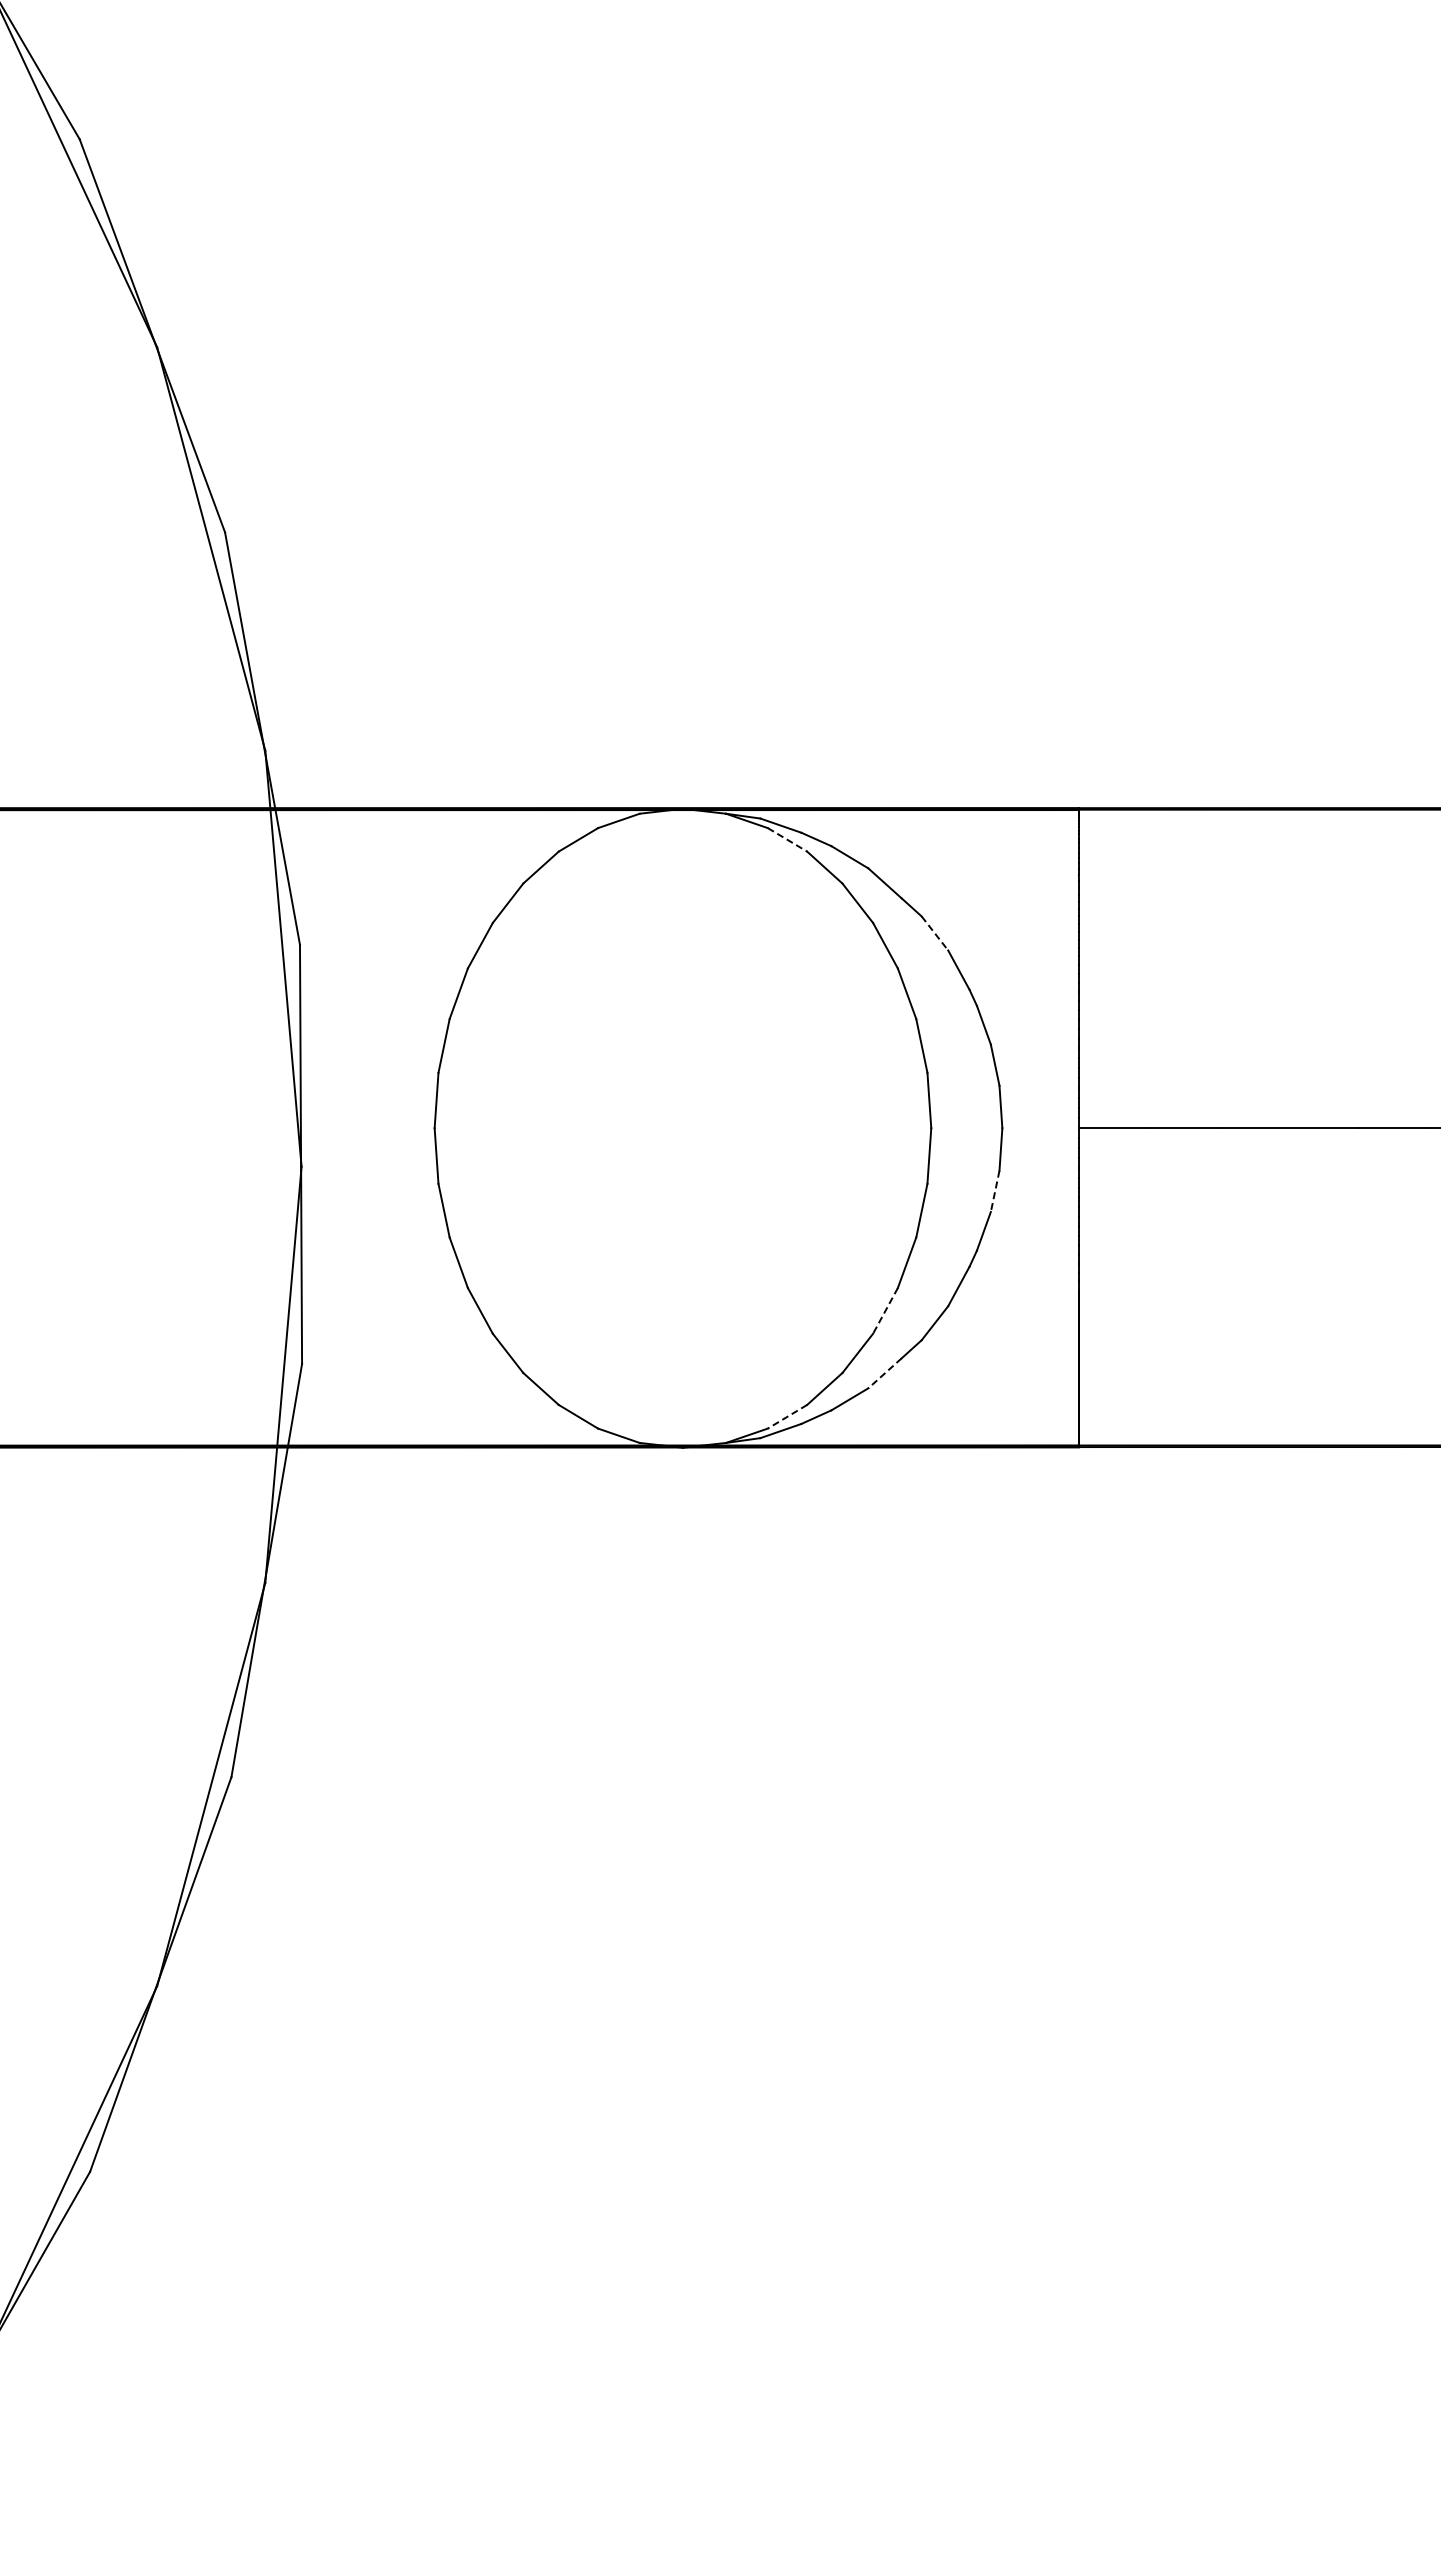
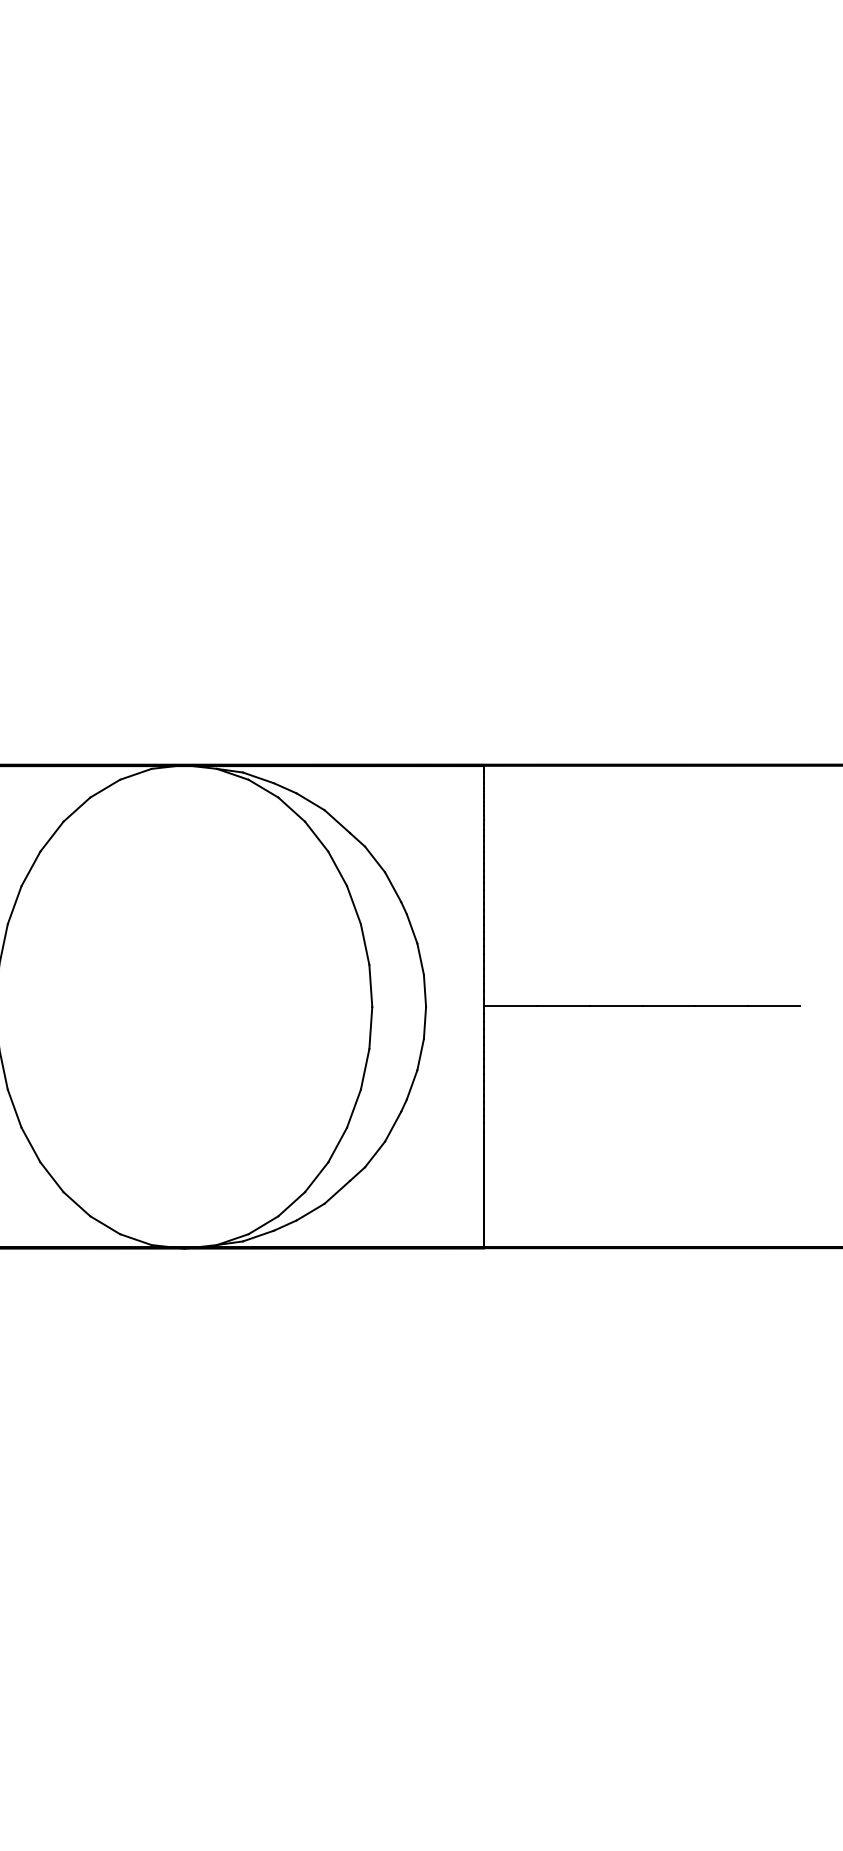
line: (787, 839) -> (263, 788), dashed -> solid
line: (934, 933) -> (374, 859), dashed -> solid
line: (995, 1191) -> (420, 1054), dashed -> solid
line: (885, 1310) -> (337, 1144), dashed -> solid
line: (884, 1373) -> (336, 1192), dashed -> solid
line: (787, 1416) -> (263, 1225), dashed -> solid

